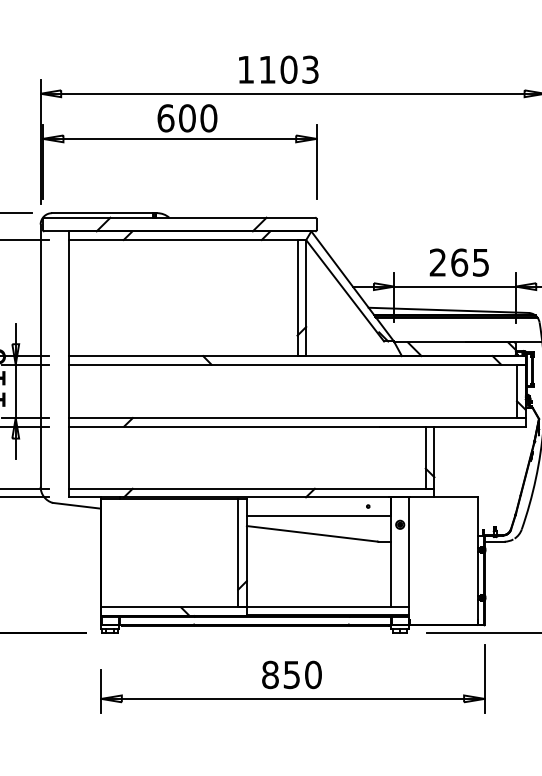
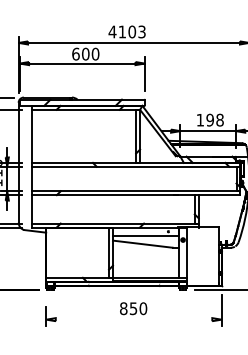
text: (245, 68) -> (112, 31), 1103 -> 4103
text: (457, 261) -> (209, 119), 265 -> 198
line: (291, 698) -> (133, 319), removed

